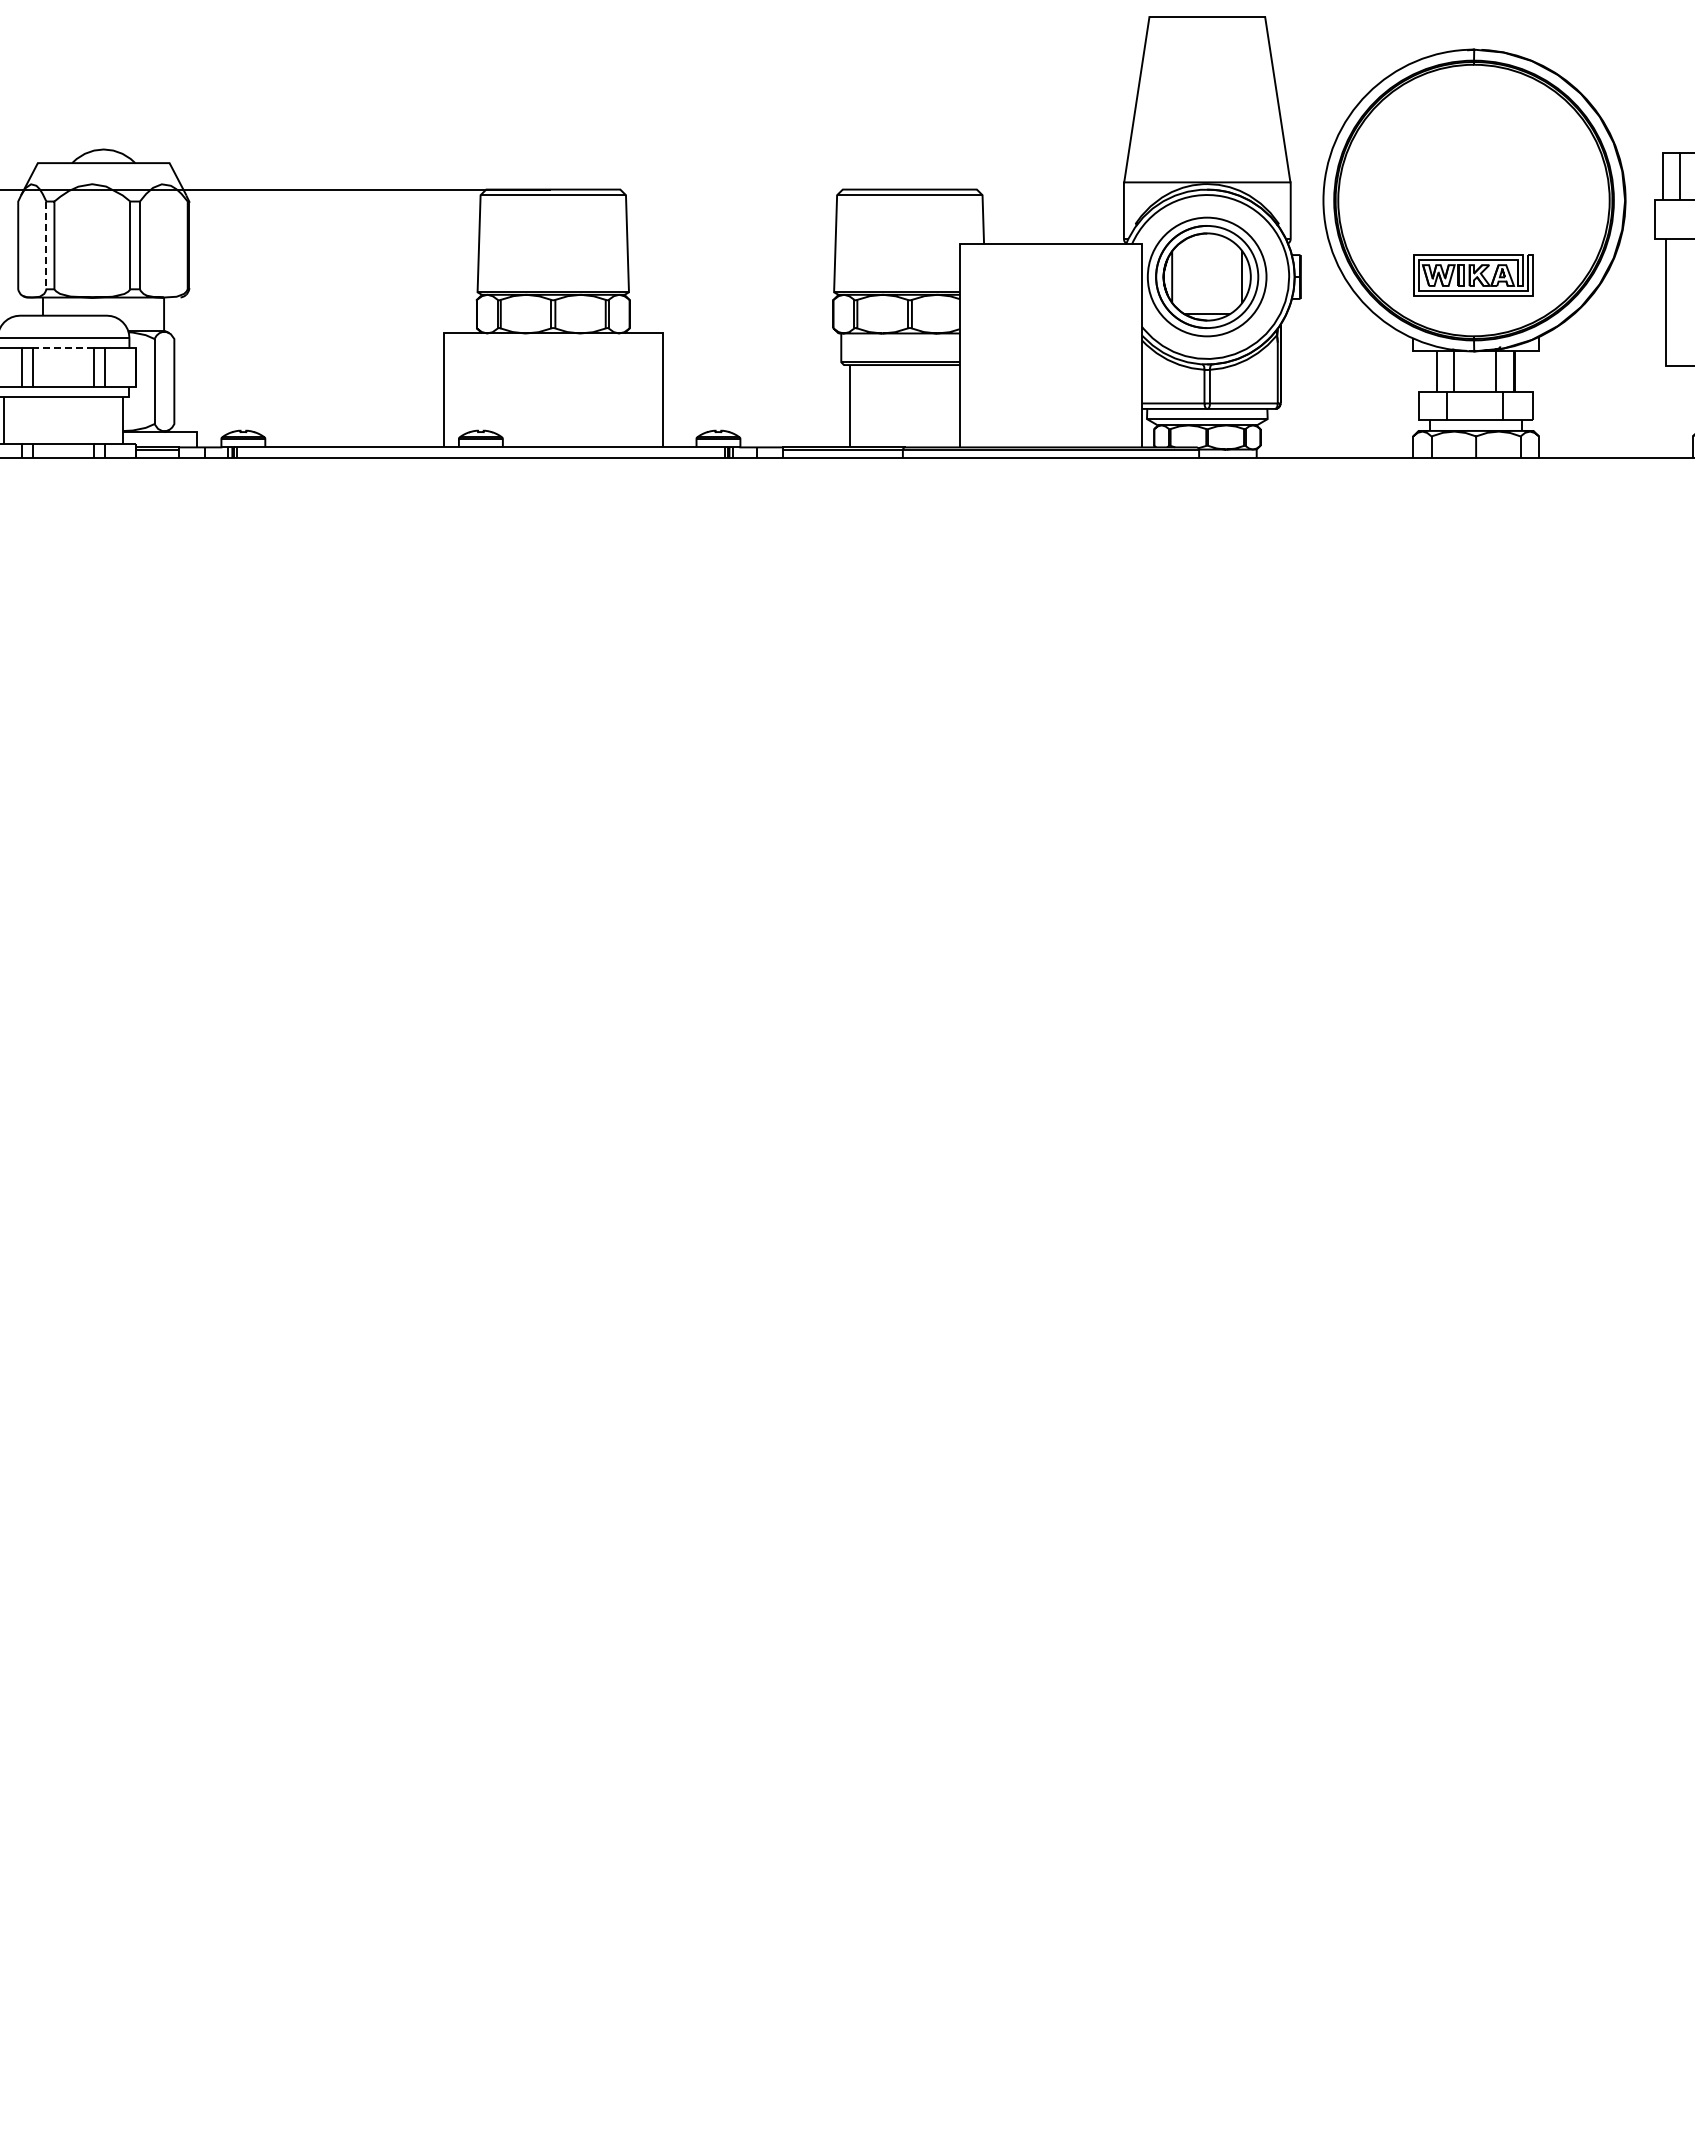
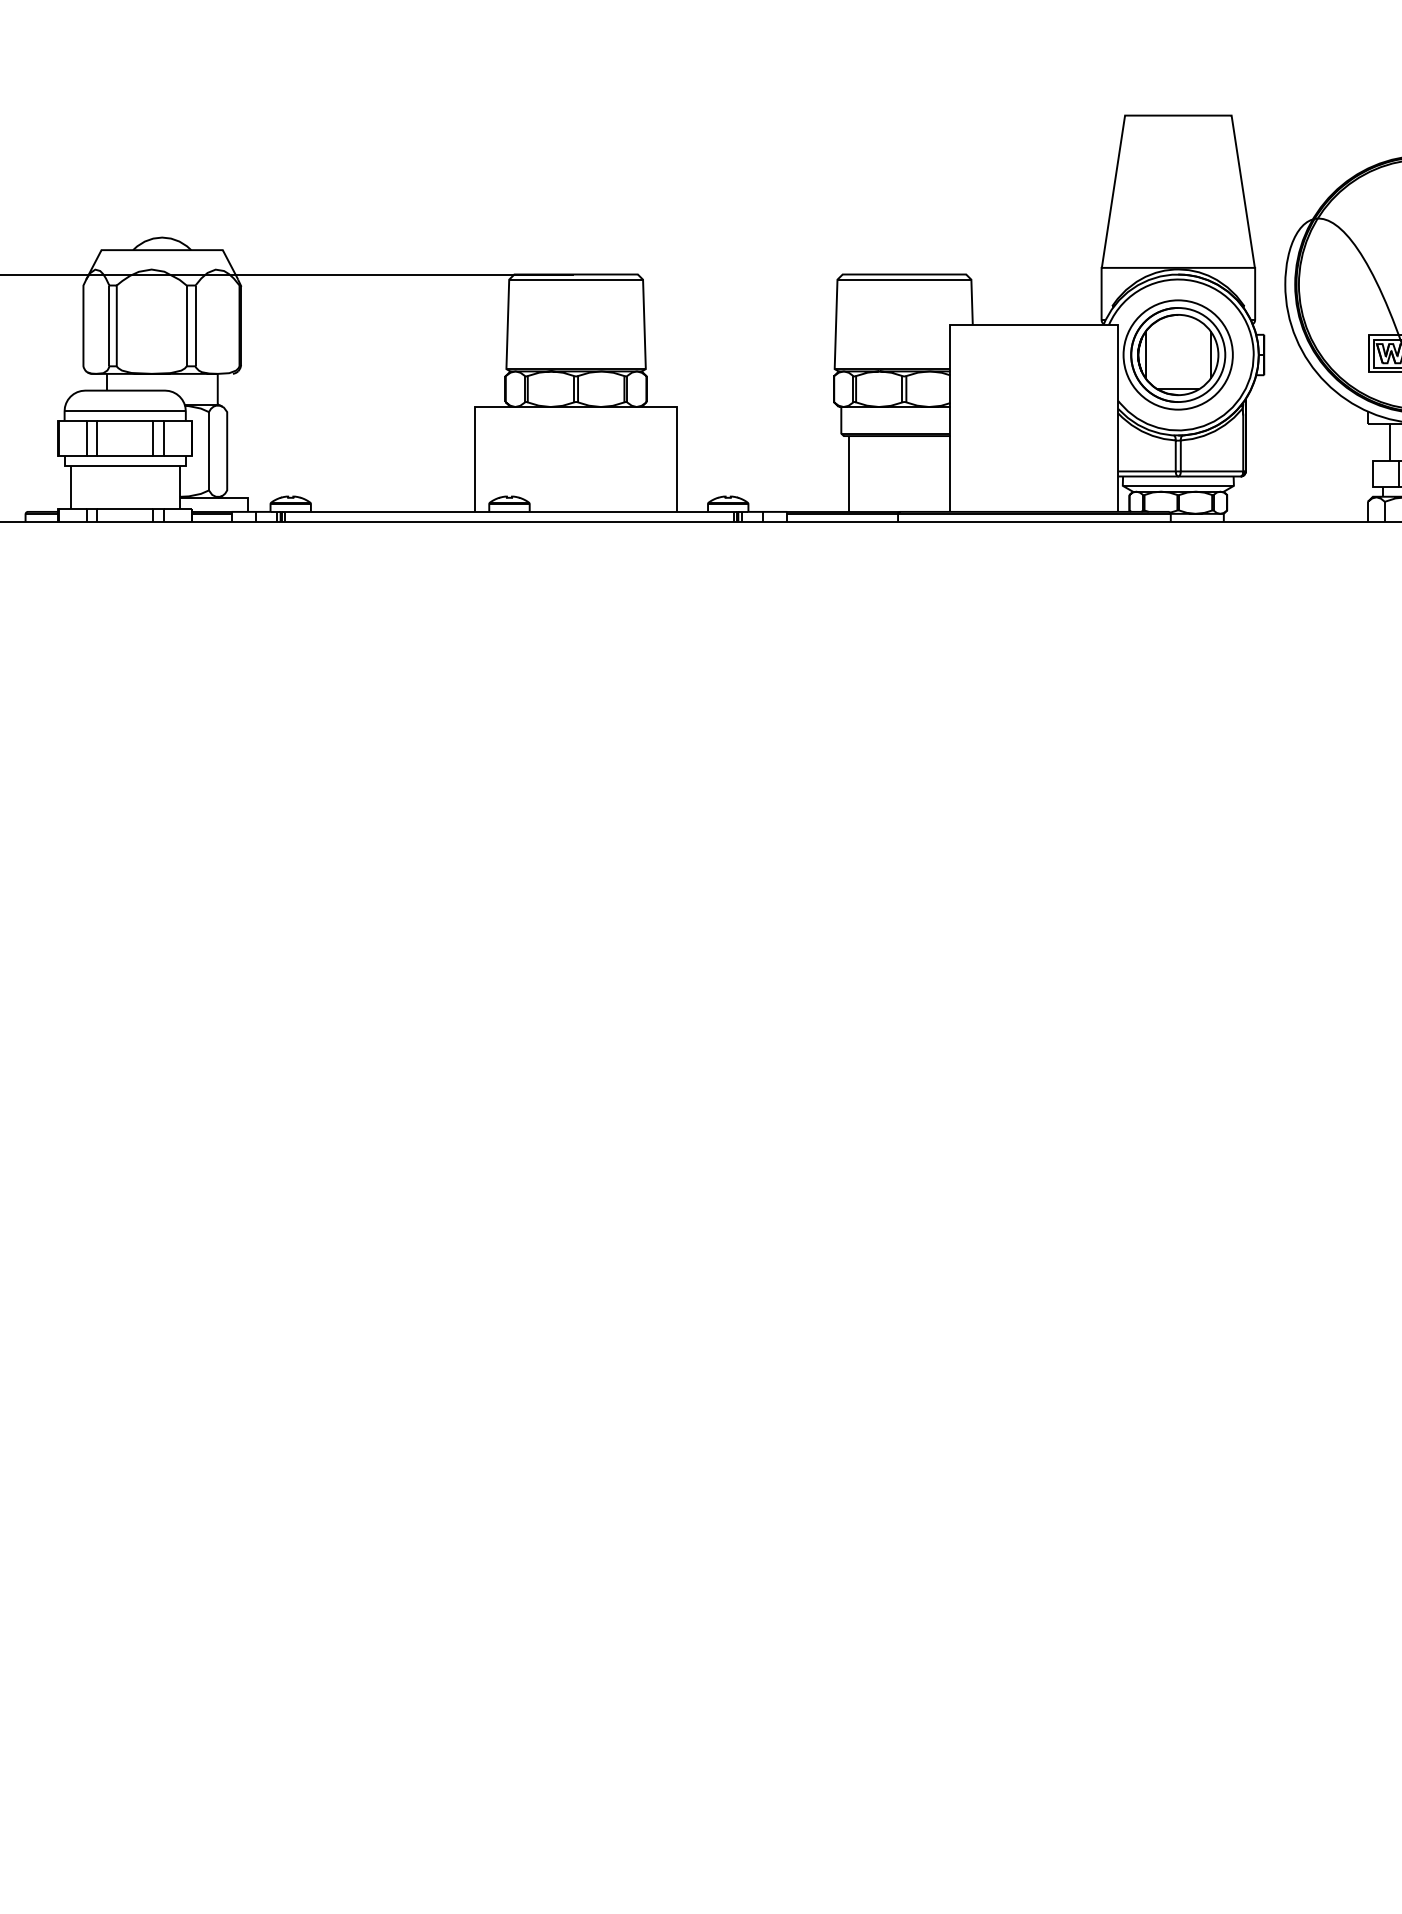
line: (46, 245) -> (109, 325), dashed -> solid
line: (63, 348) -> (125, 420), dashed -> solid

